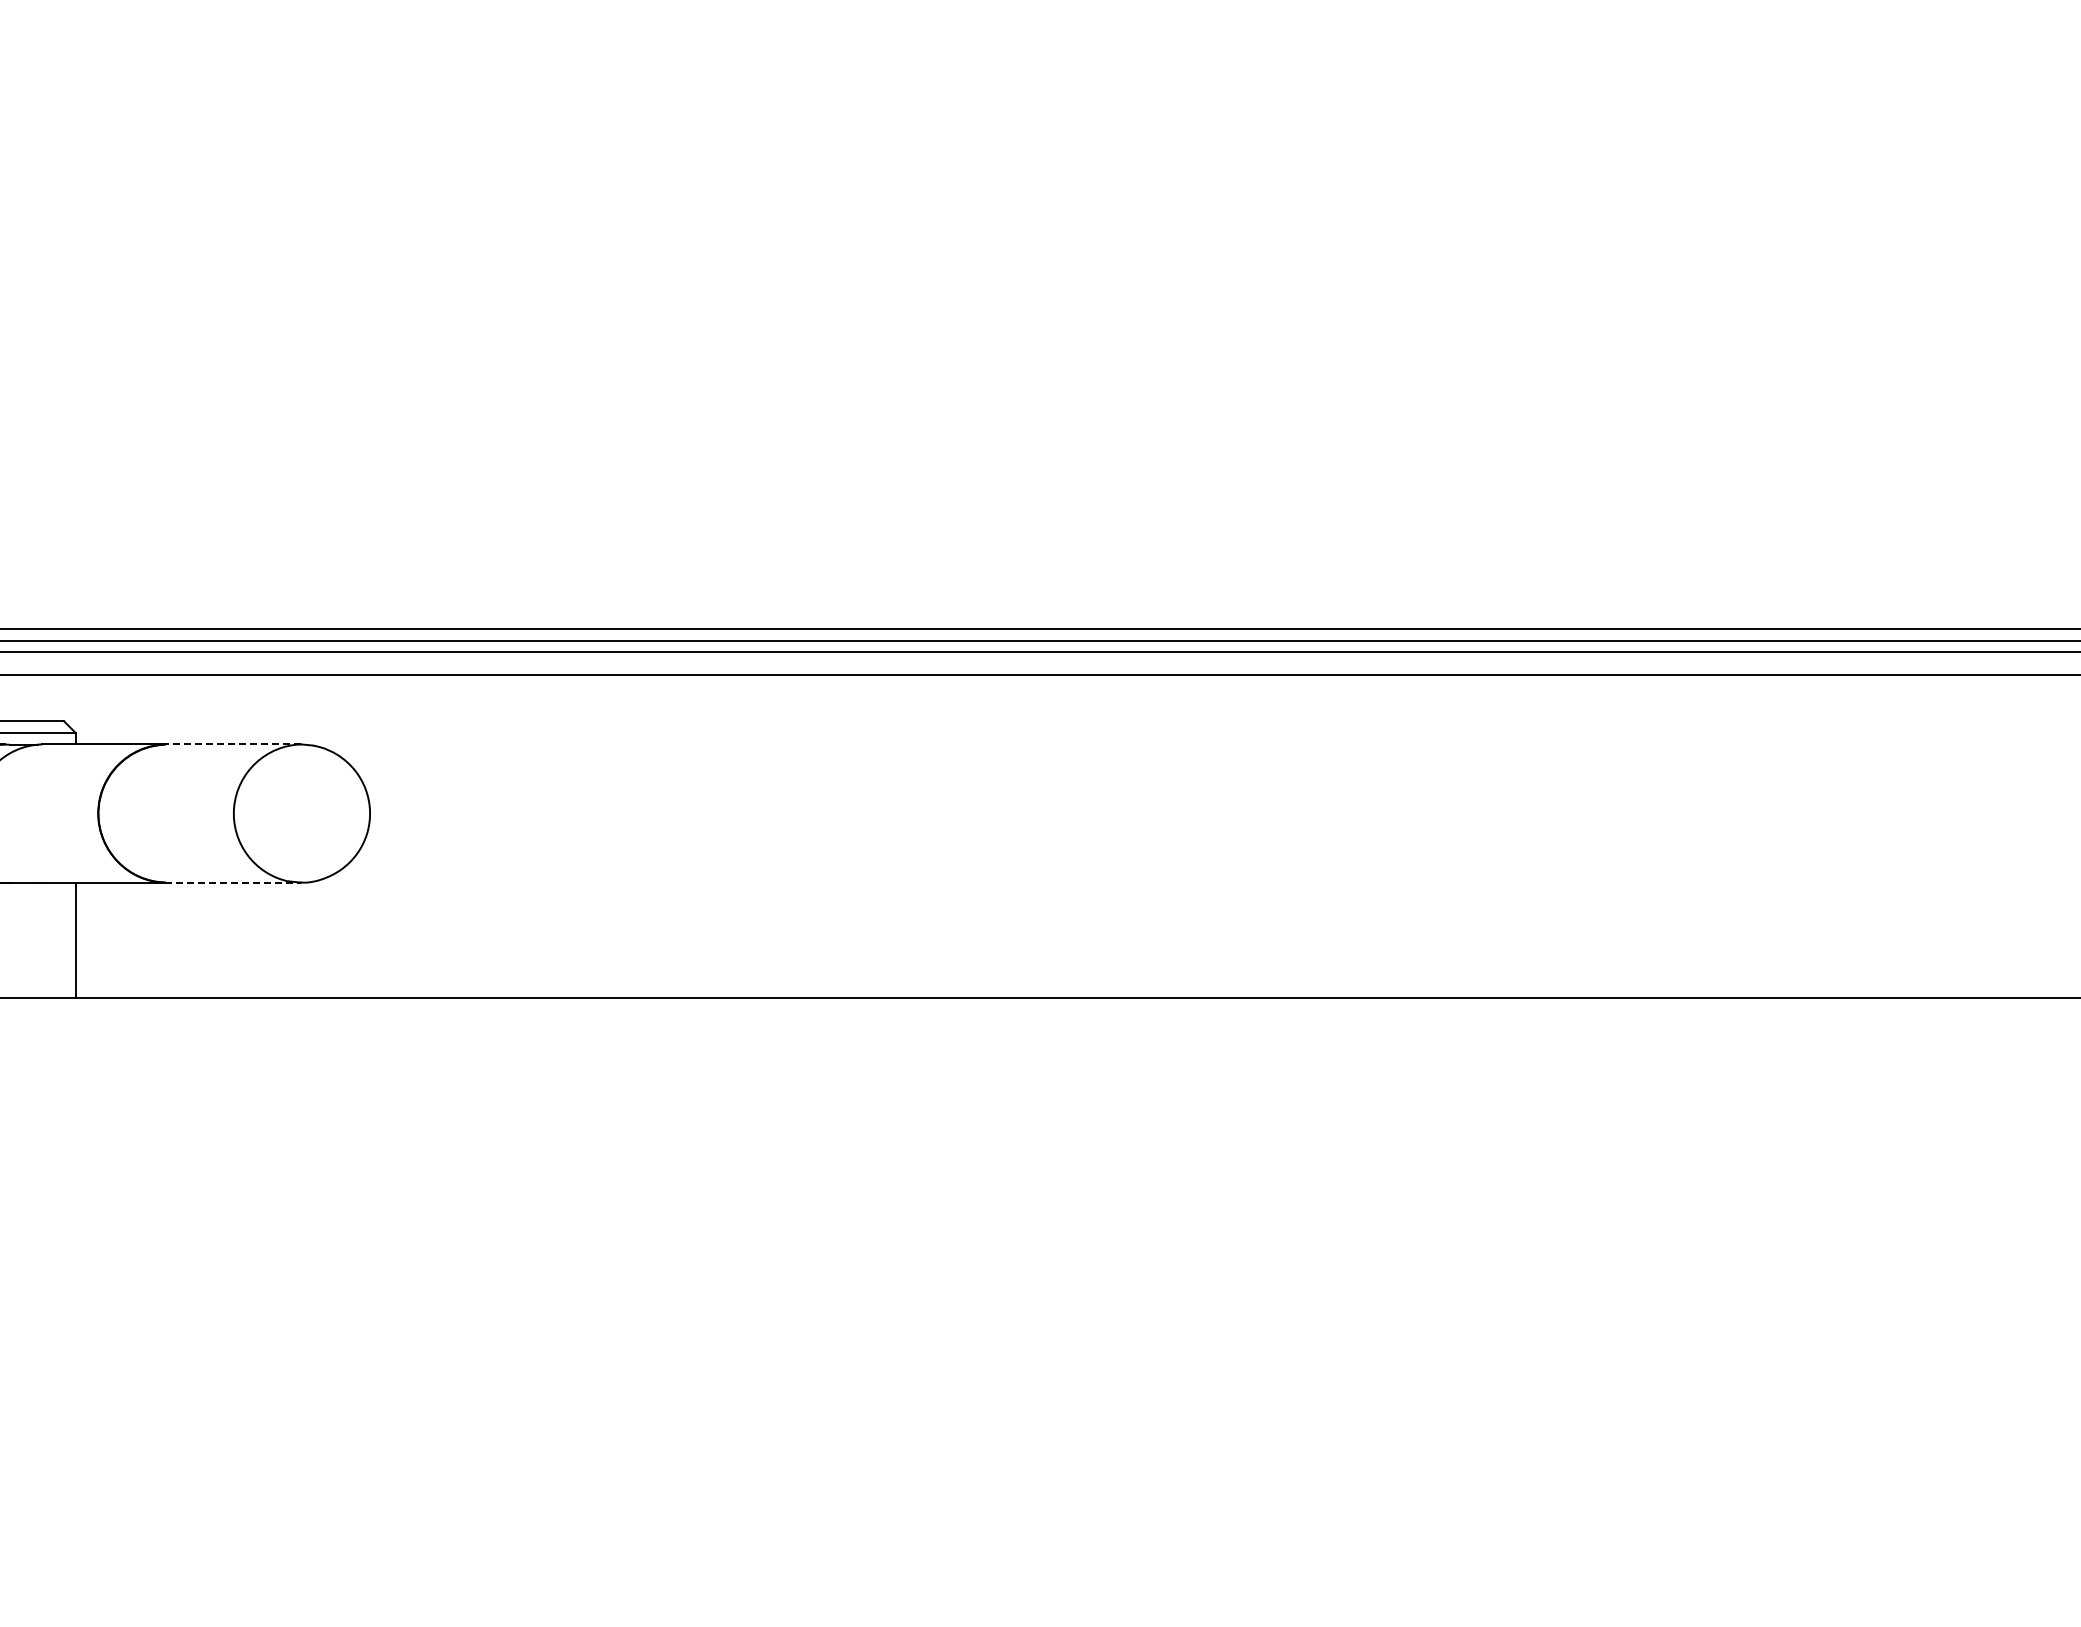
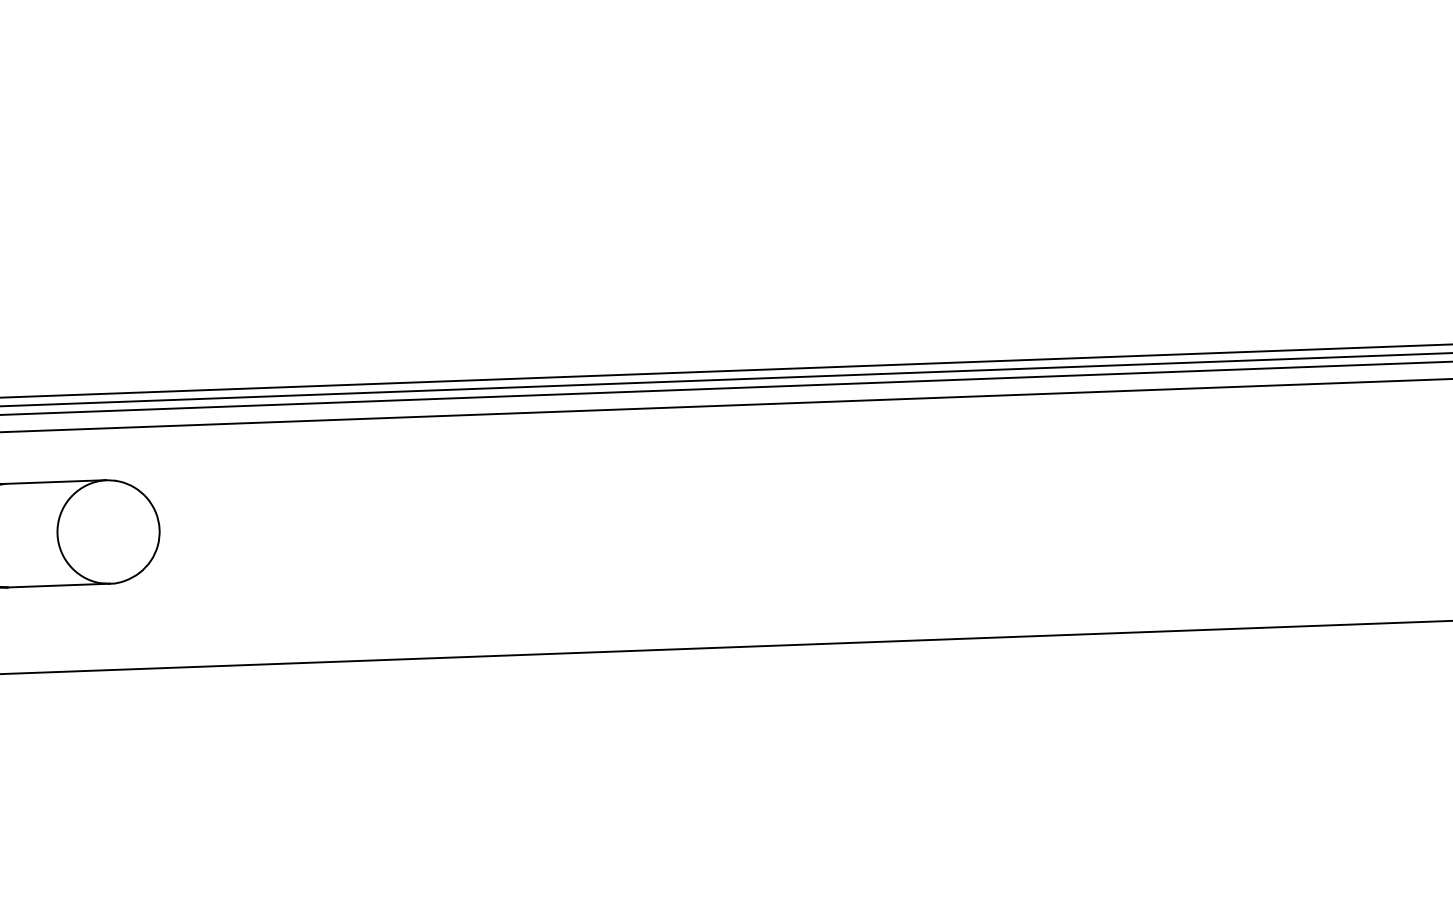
line: (233, 744) -> (55, 482), dashed -> solid
line: (233, 882) -> (59, 585), dashed -> solid

